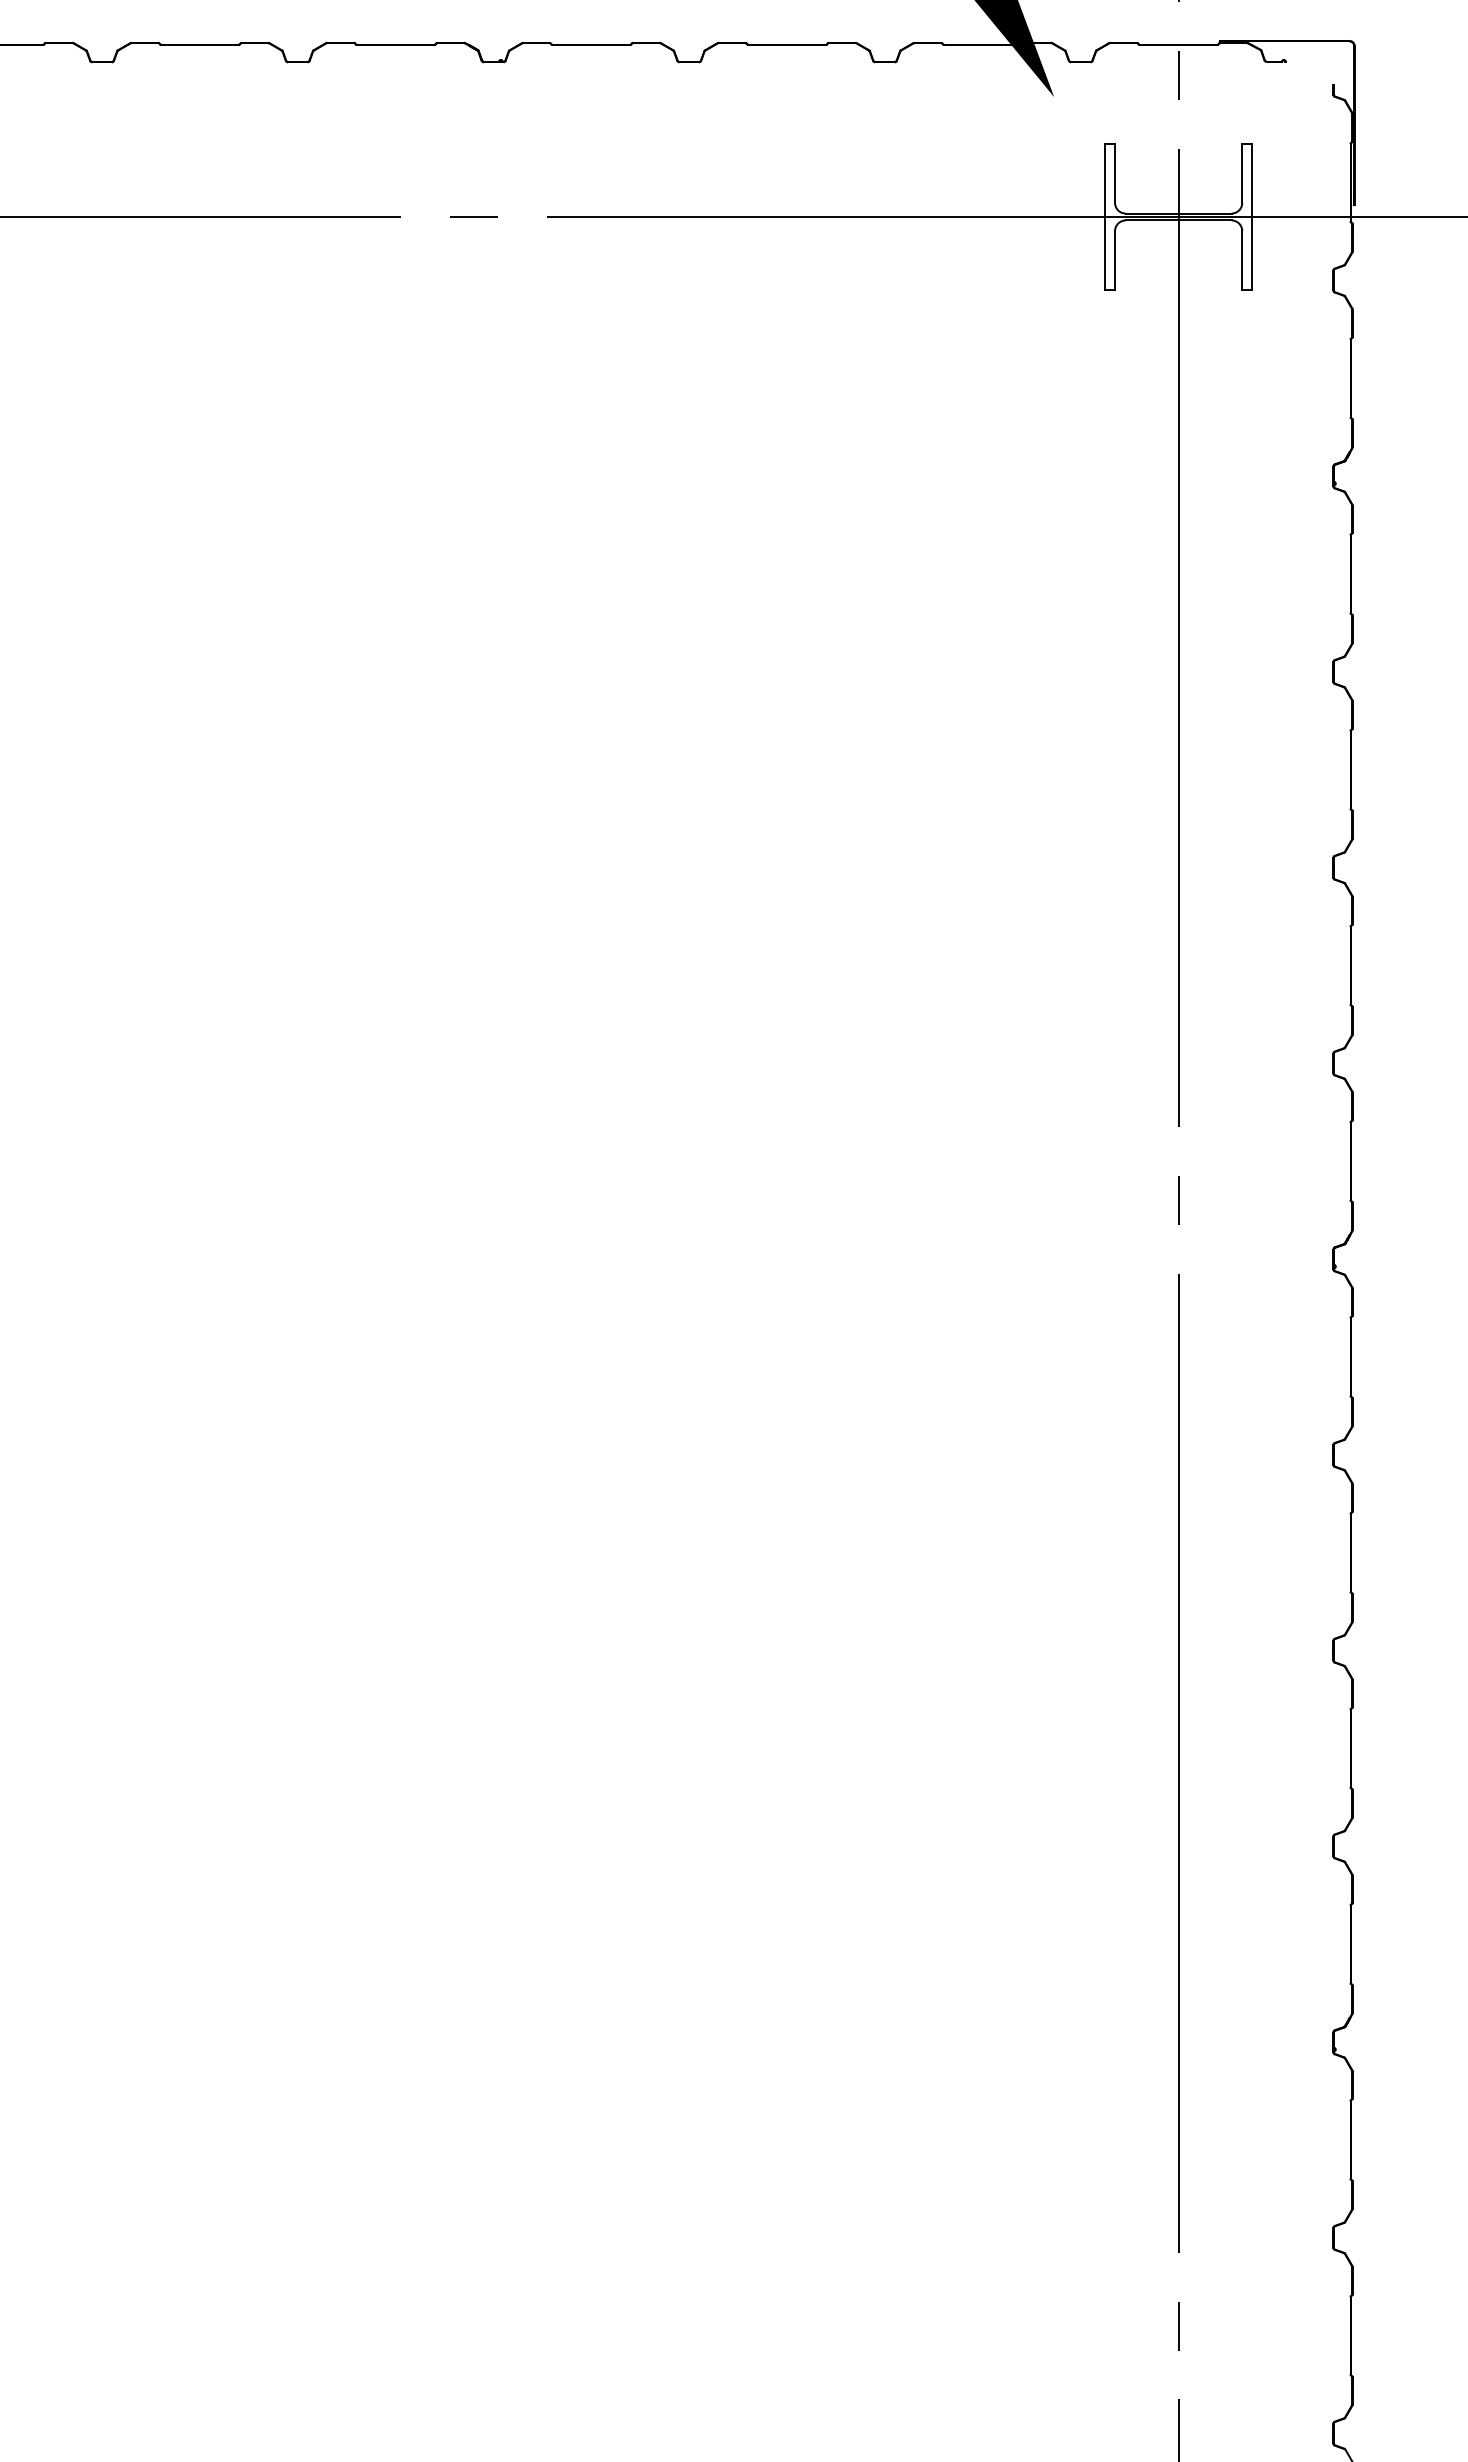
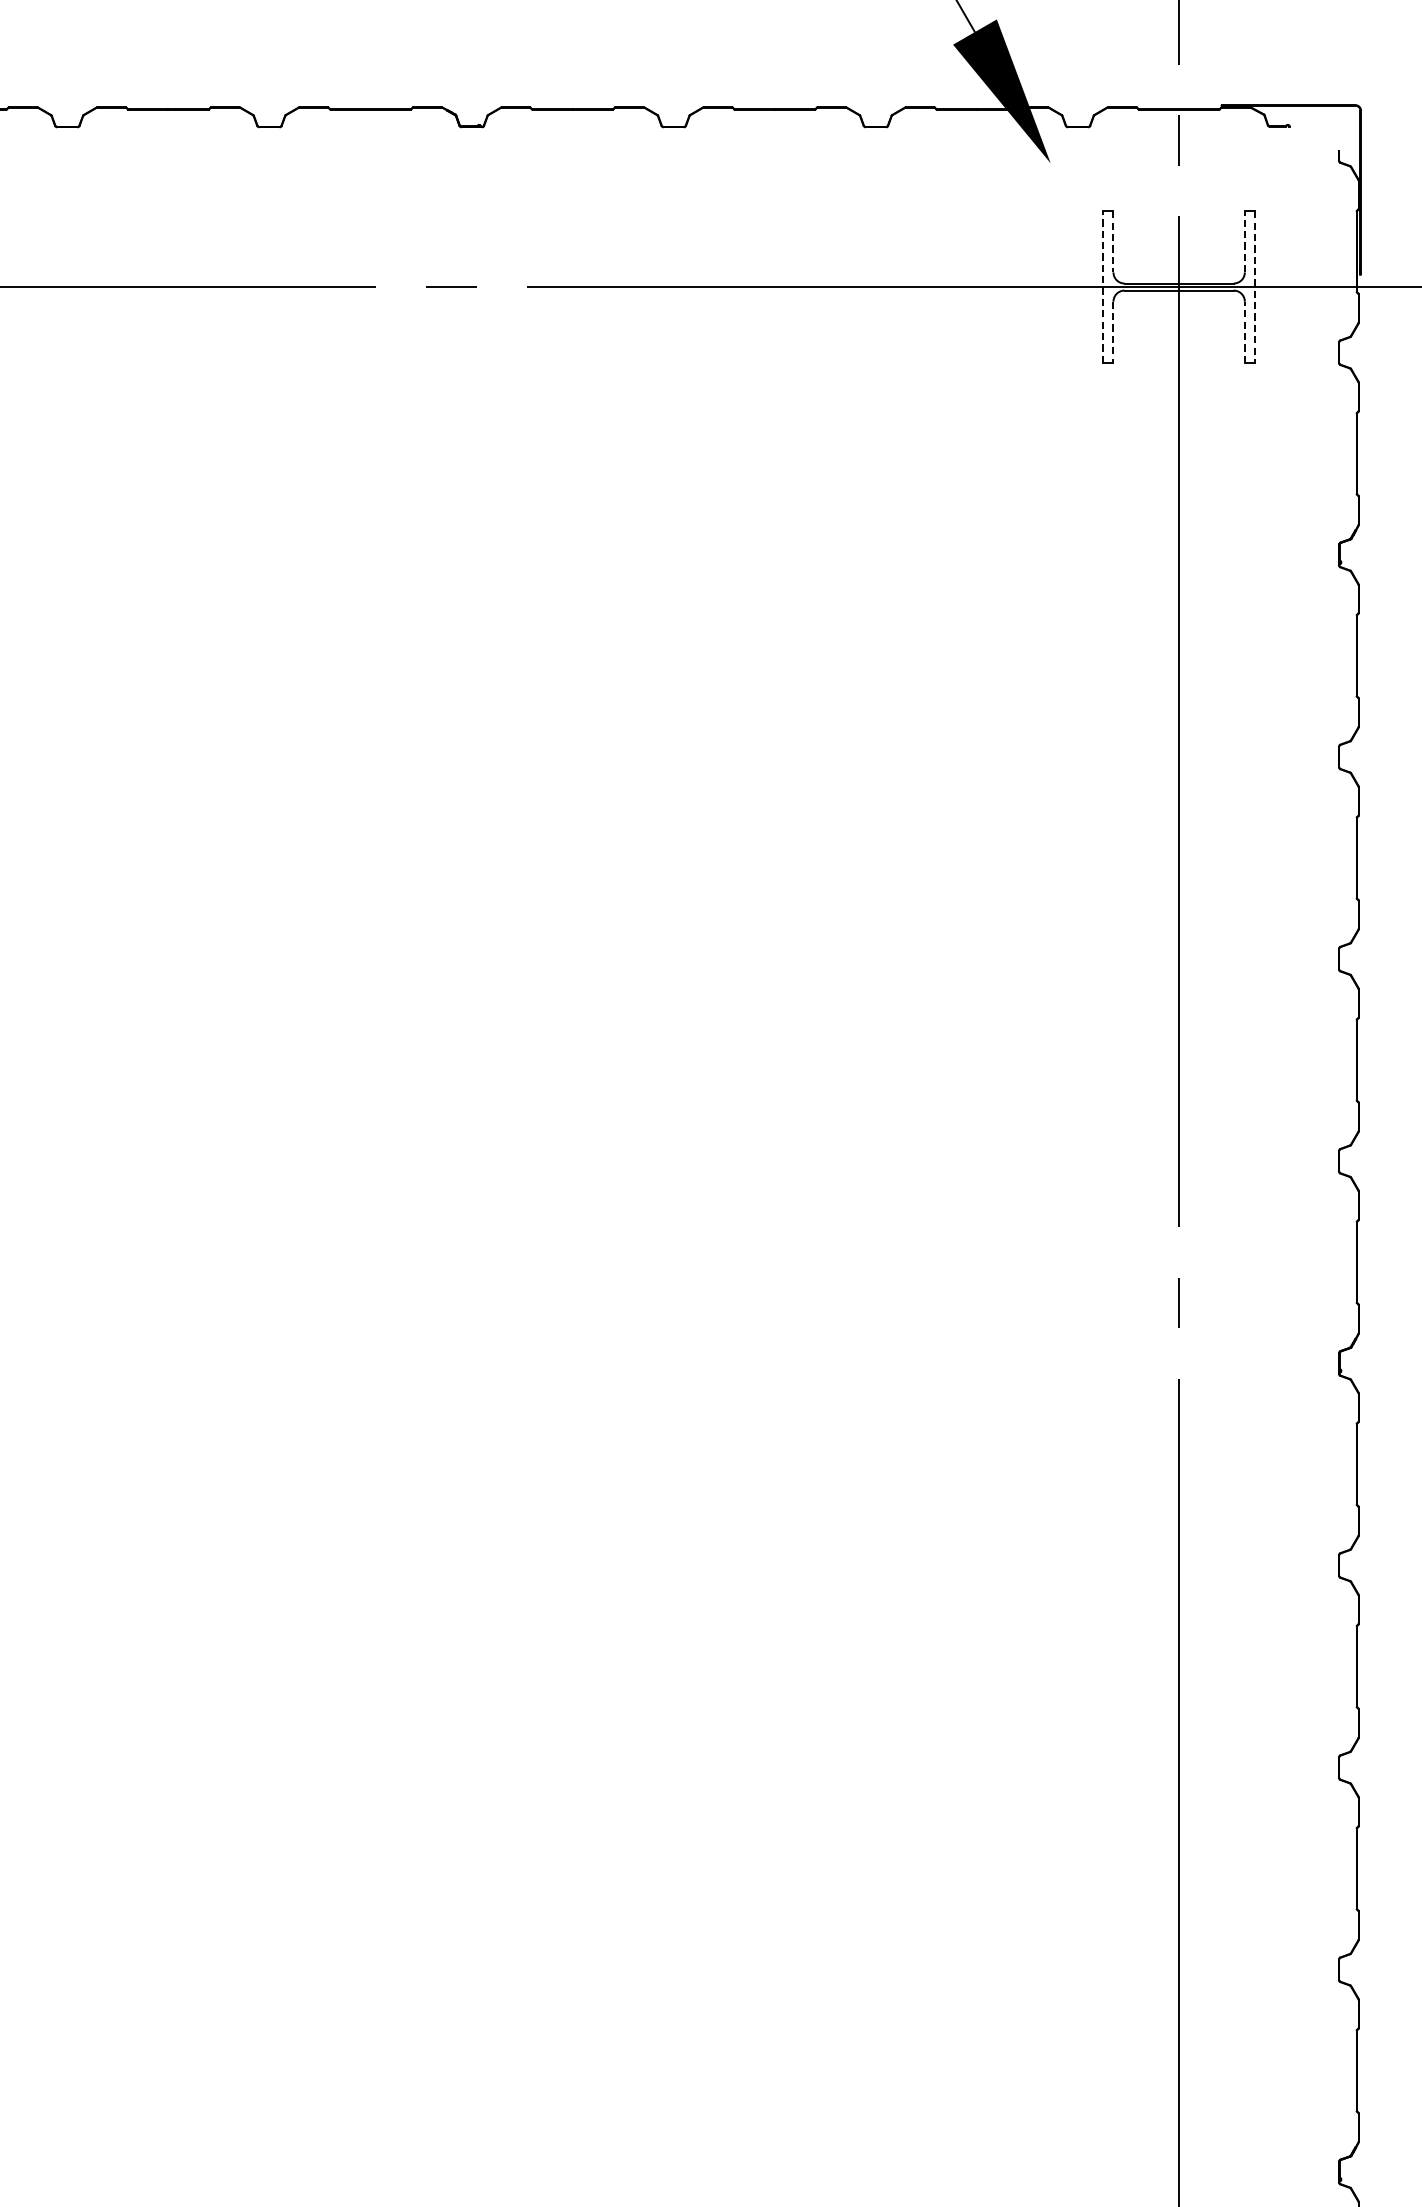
line: (1115, 173) -> (1113, 242), solid -> dashed
line: (1242, 173) -> (1245, 242), solid -> dashed
line: (1105, 216) -> (1103, 286), solid -> dashed
line: (1252, 217) -> (1255, 287), solid -> dashed
line: (1115, 260) -> (1113, 331), solid -> dashed
line: (1242, 260) -> (1245, 331), solid -> dashed

